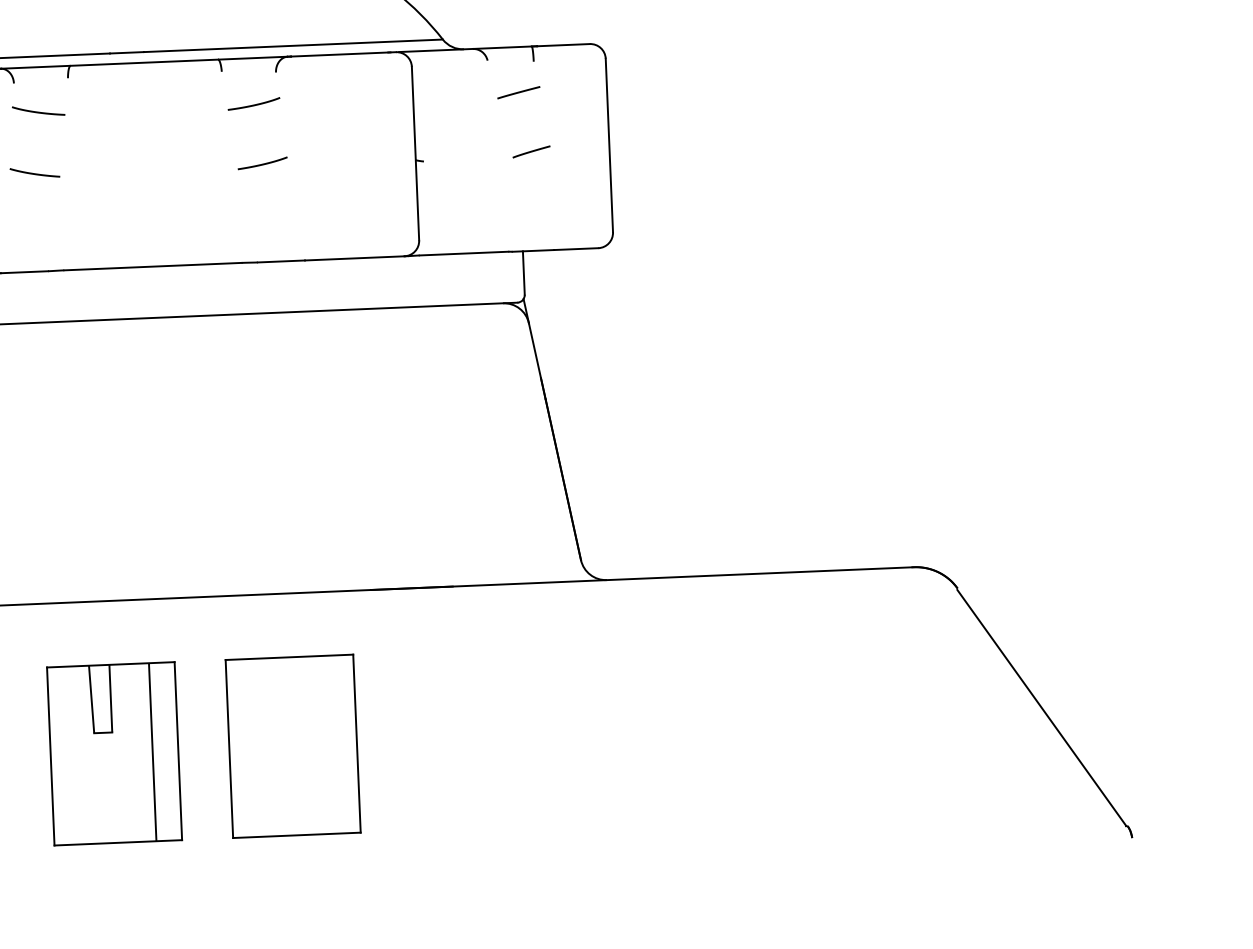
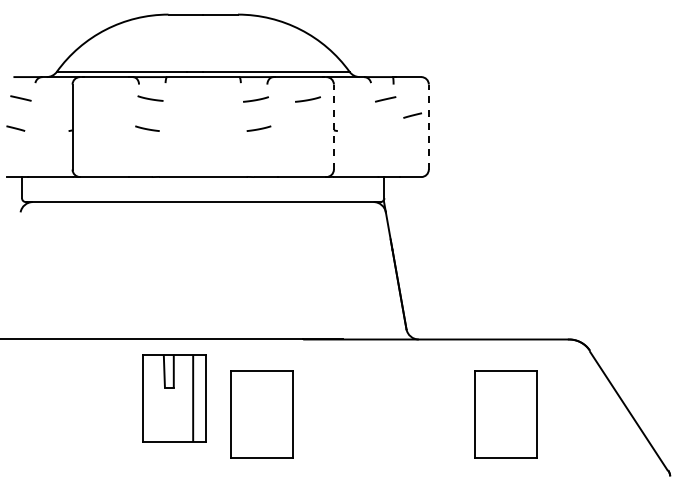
line: (359, 99) -> (307, 99), added
line: (608, 144) -> (428, 126), solid -> dashed
line: (531, 151) -> (412, 115), moved
line: (414, 152) -> (333, 126), solid -> dashed
part: (790, 725) -> (505, 414), added
part: (114, 754) -> (174, 398), moved

